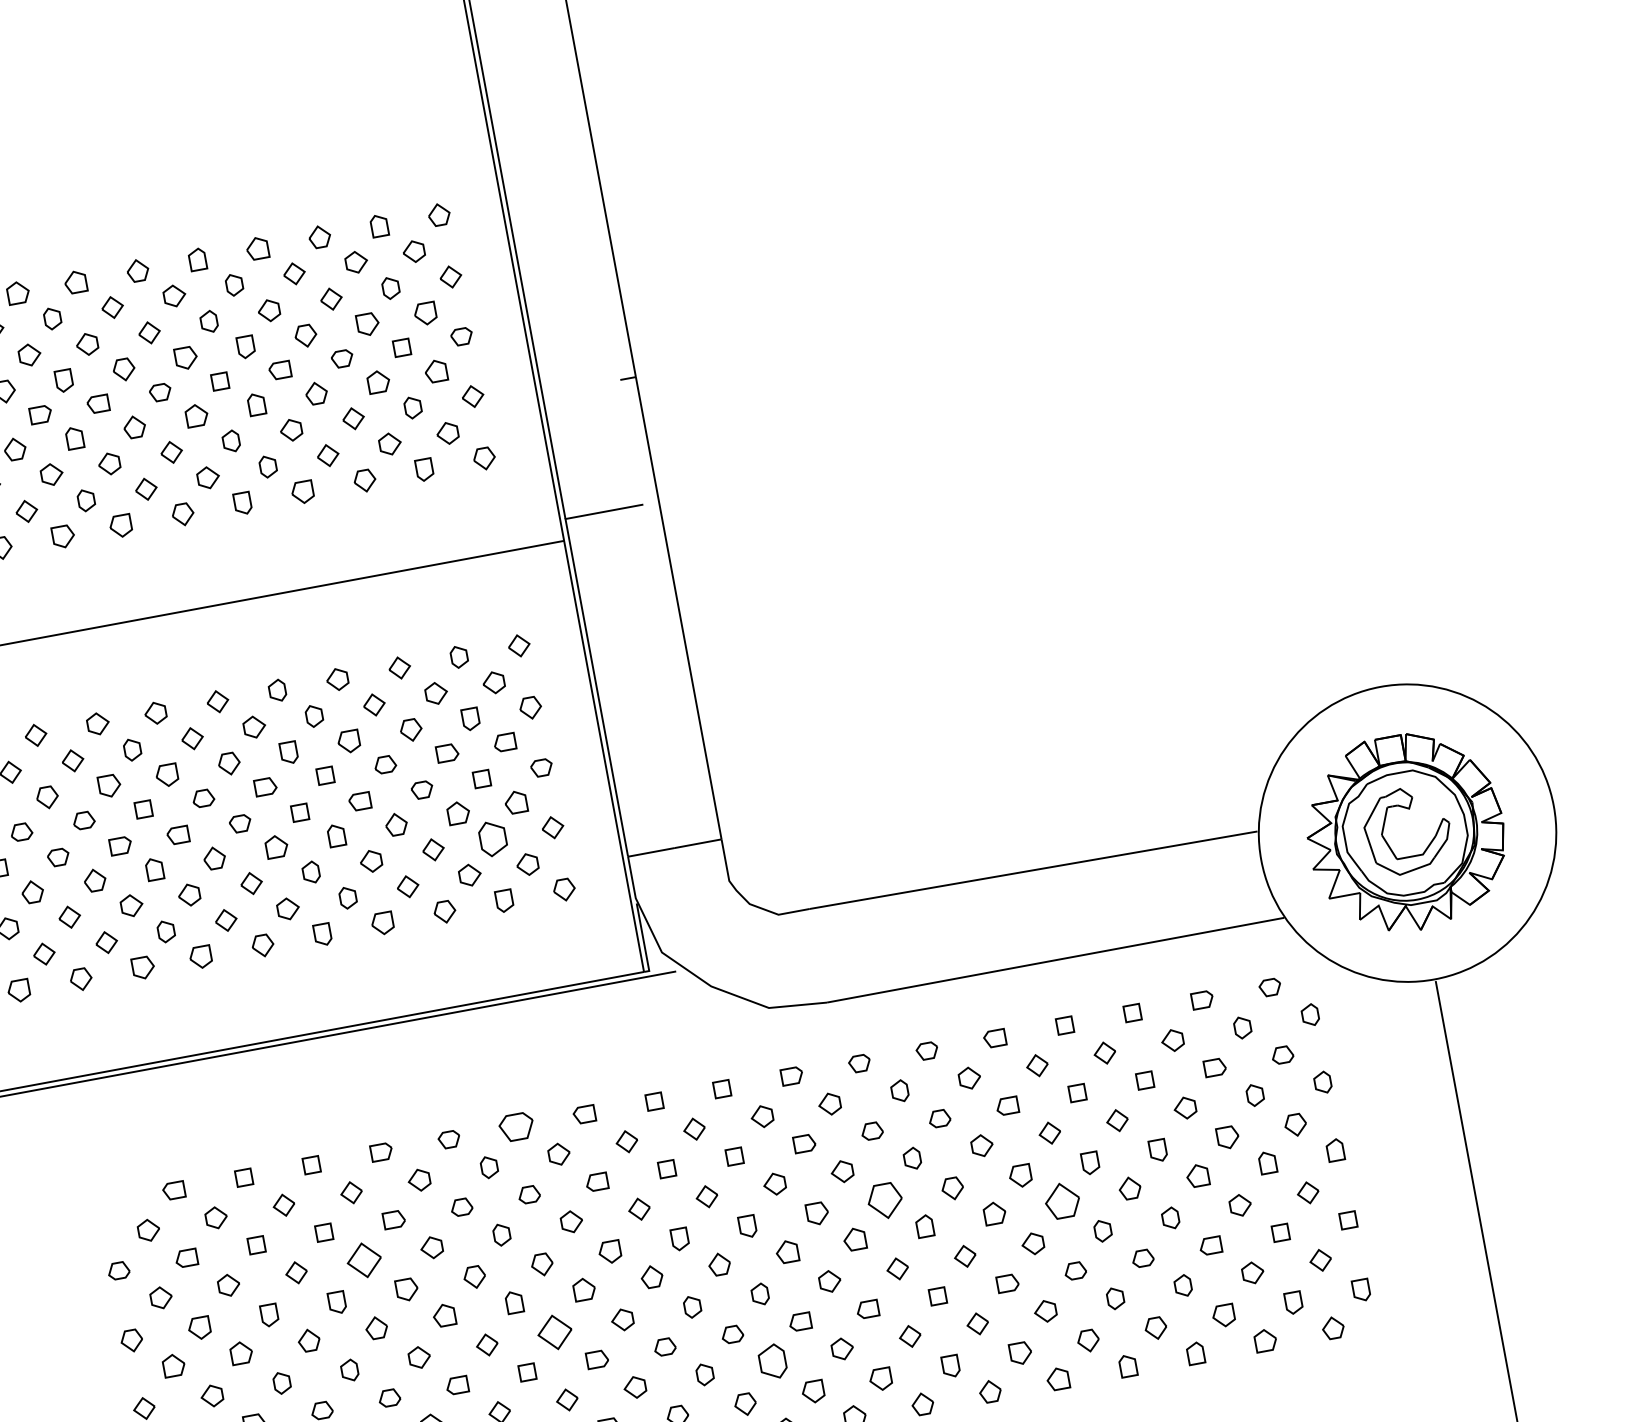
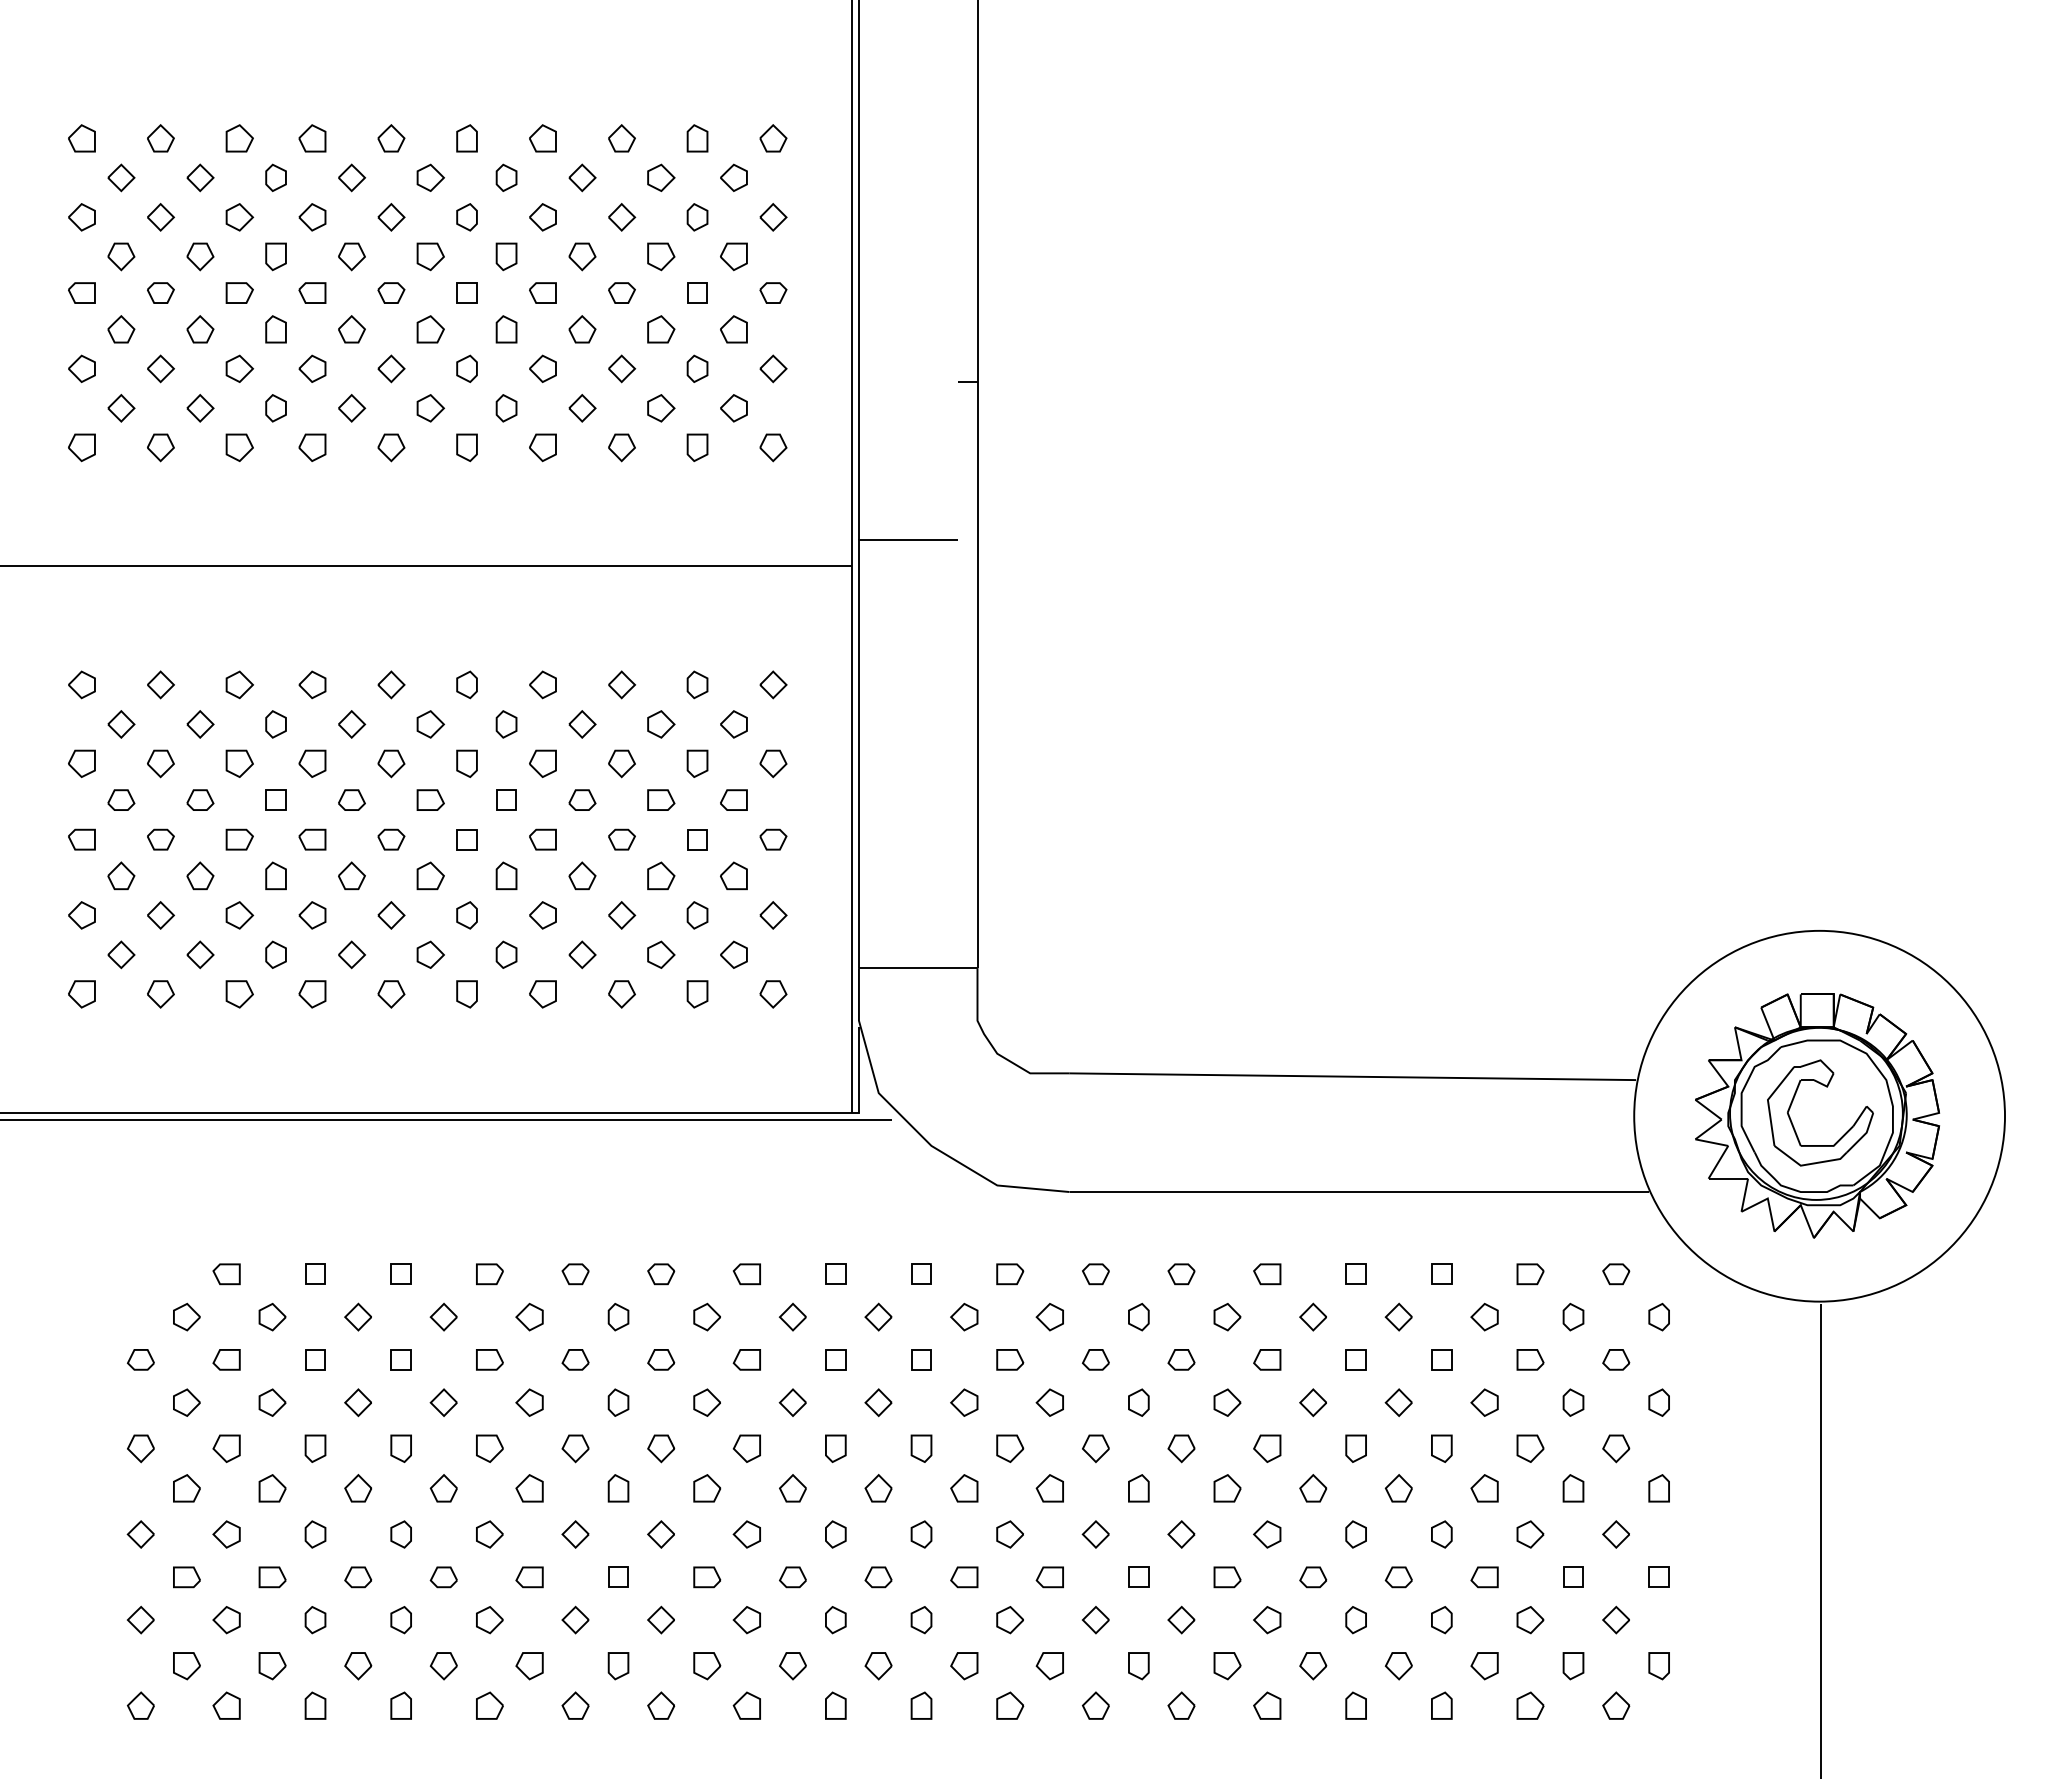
part: (493, 838) -> (697, 915), size x0.62
part: (517, 1127) -> (661, 1274), size x0.62
part: (1062, 1200) -> (1313, 1488), size x0.62
part: (884, 1201) -> (1095, 1448), size x0.62
part: (363, 1260) -> (443, 1402), size x0.62
part: (554, 1332) -> (660, 1534), size x0.62
part: (772, 1362) -> (921, 1620), size x0.62

